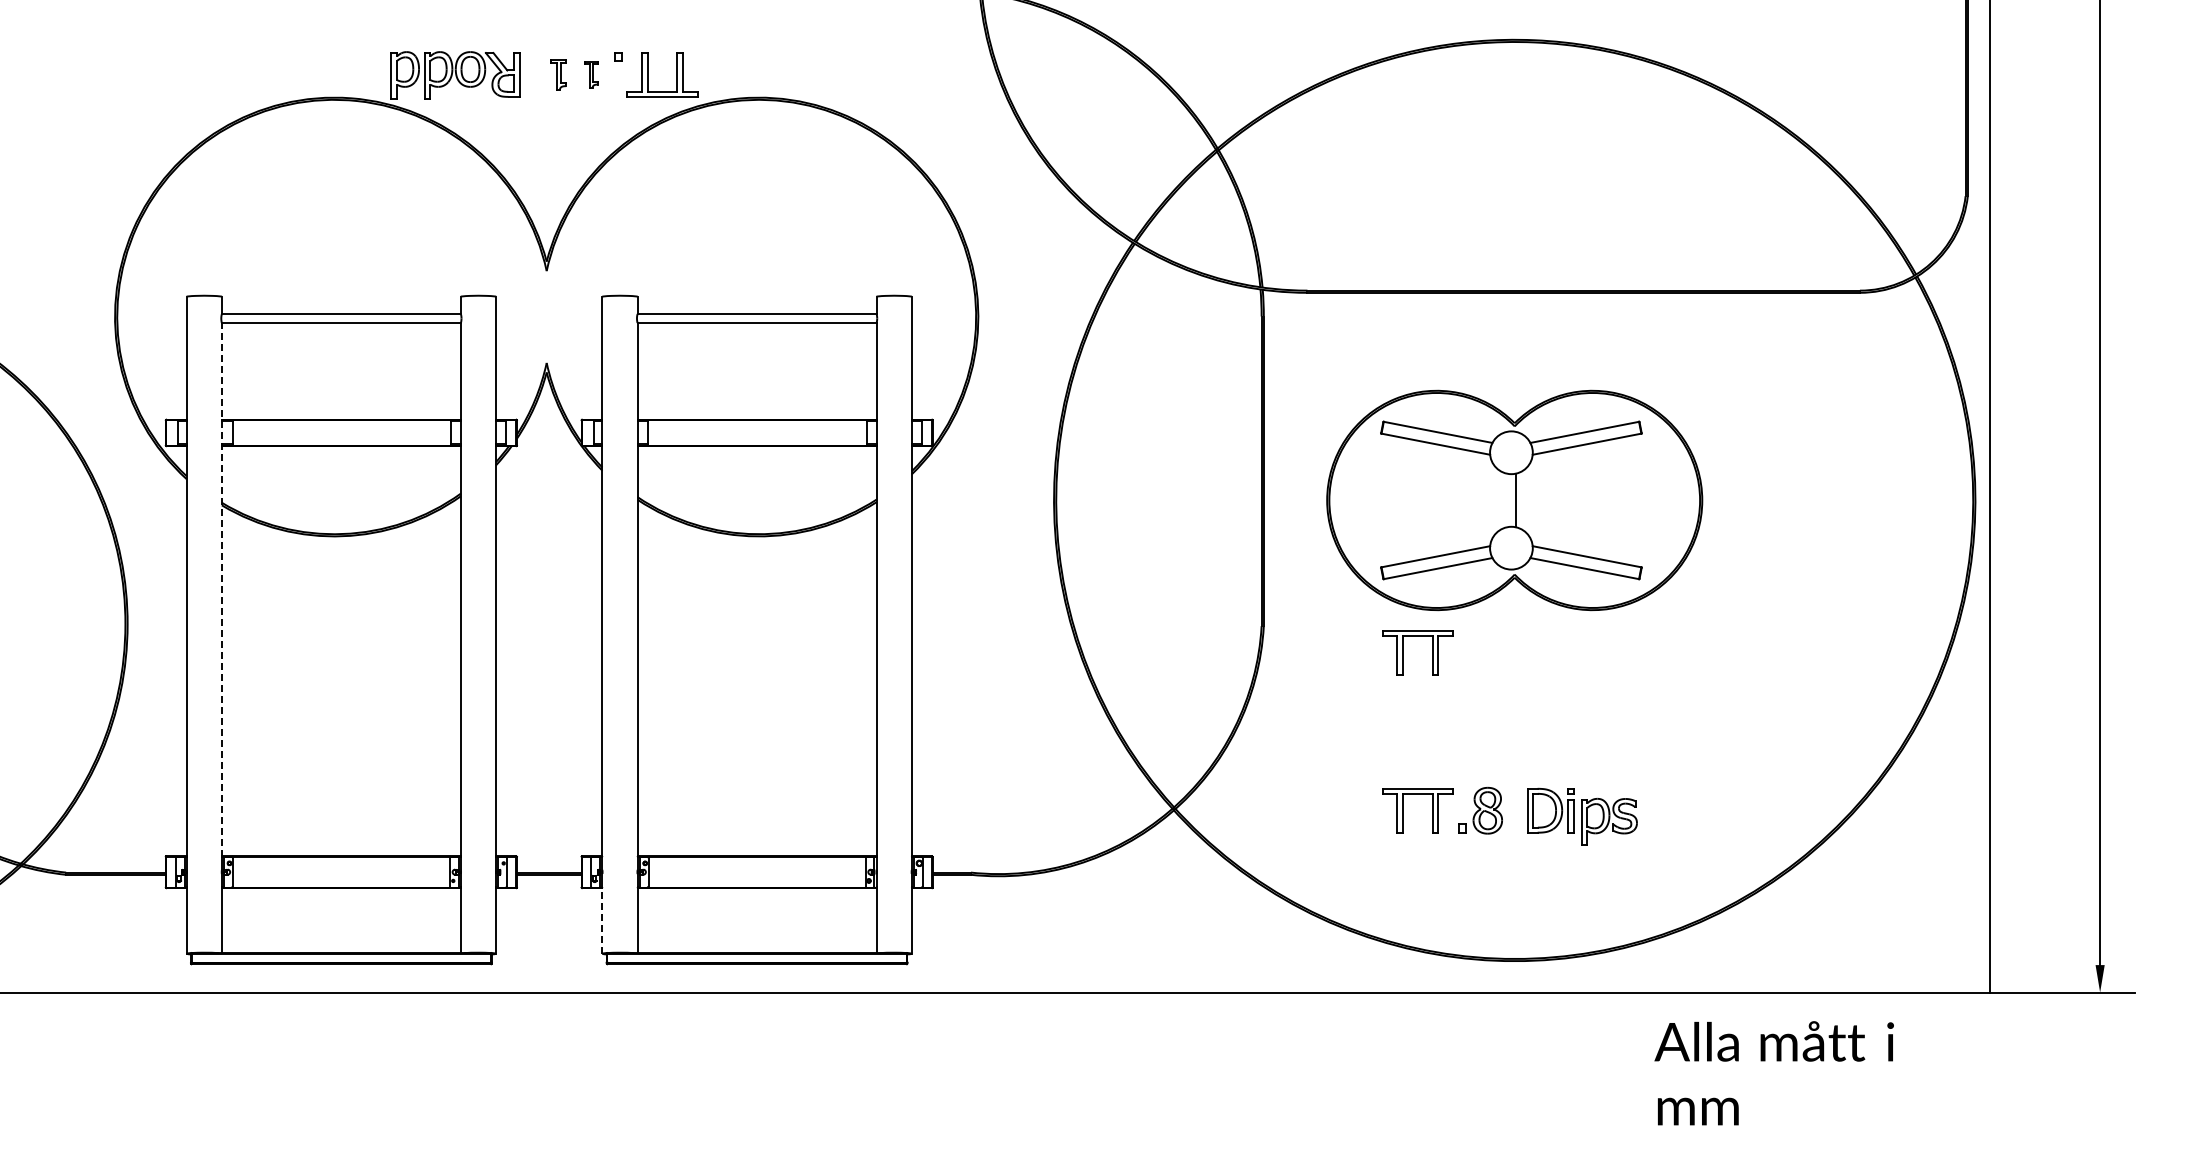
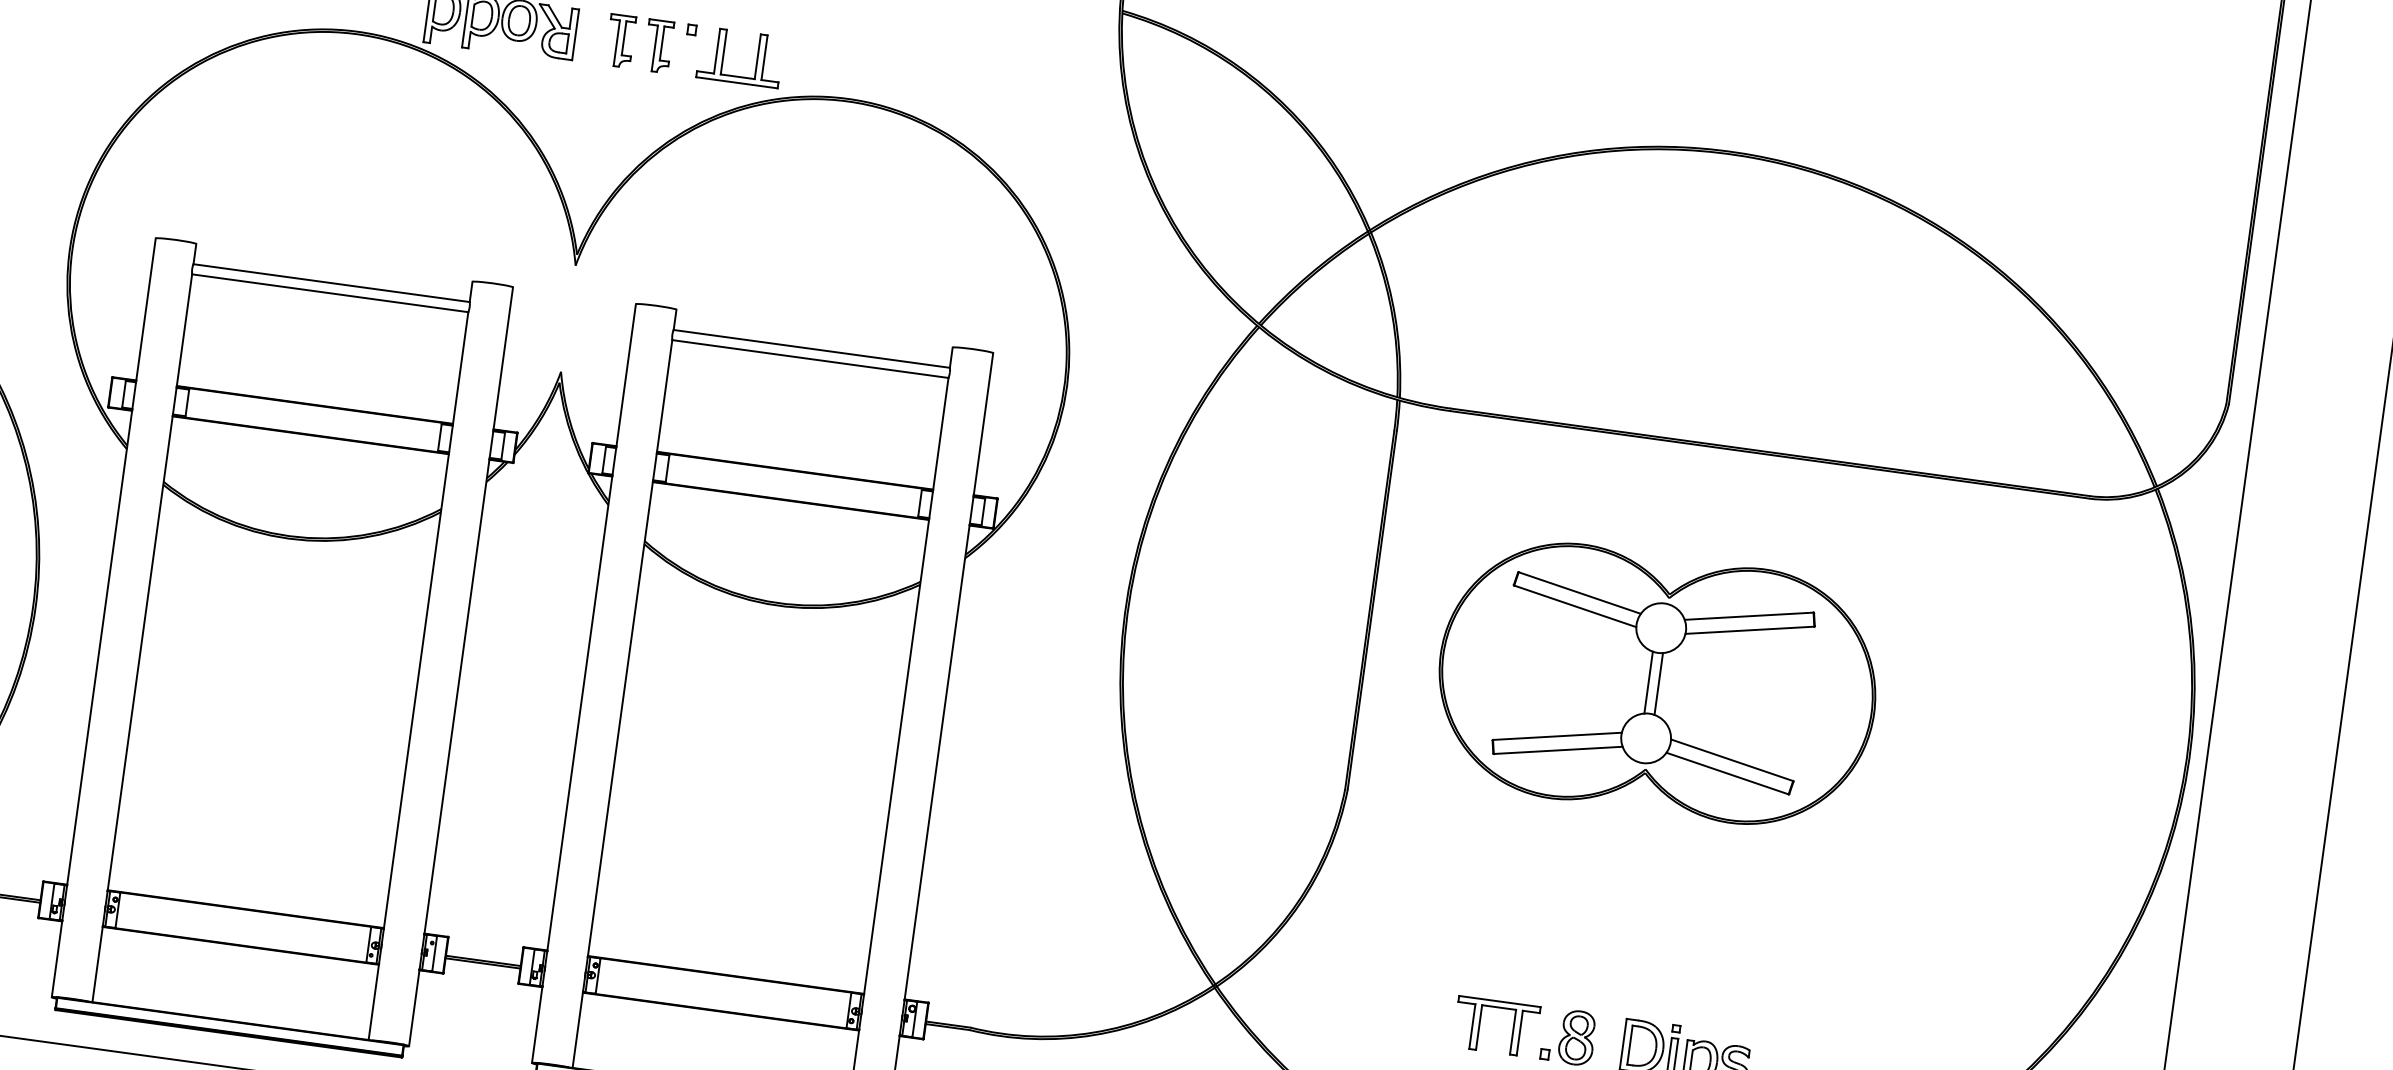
part: (558, 74) -> (620, 40), size x1.43
part: (591, 74) -> (658, 45), size x1.67
line: (1507, 500) -> (1649, 682), added
line: (221, 589) -> (149, 582), dashed -> solid
part: (1403, 652) -> (1504, 841), removed
line: (602, 919) -> (537, 1023), dashed -> solid

